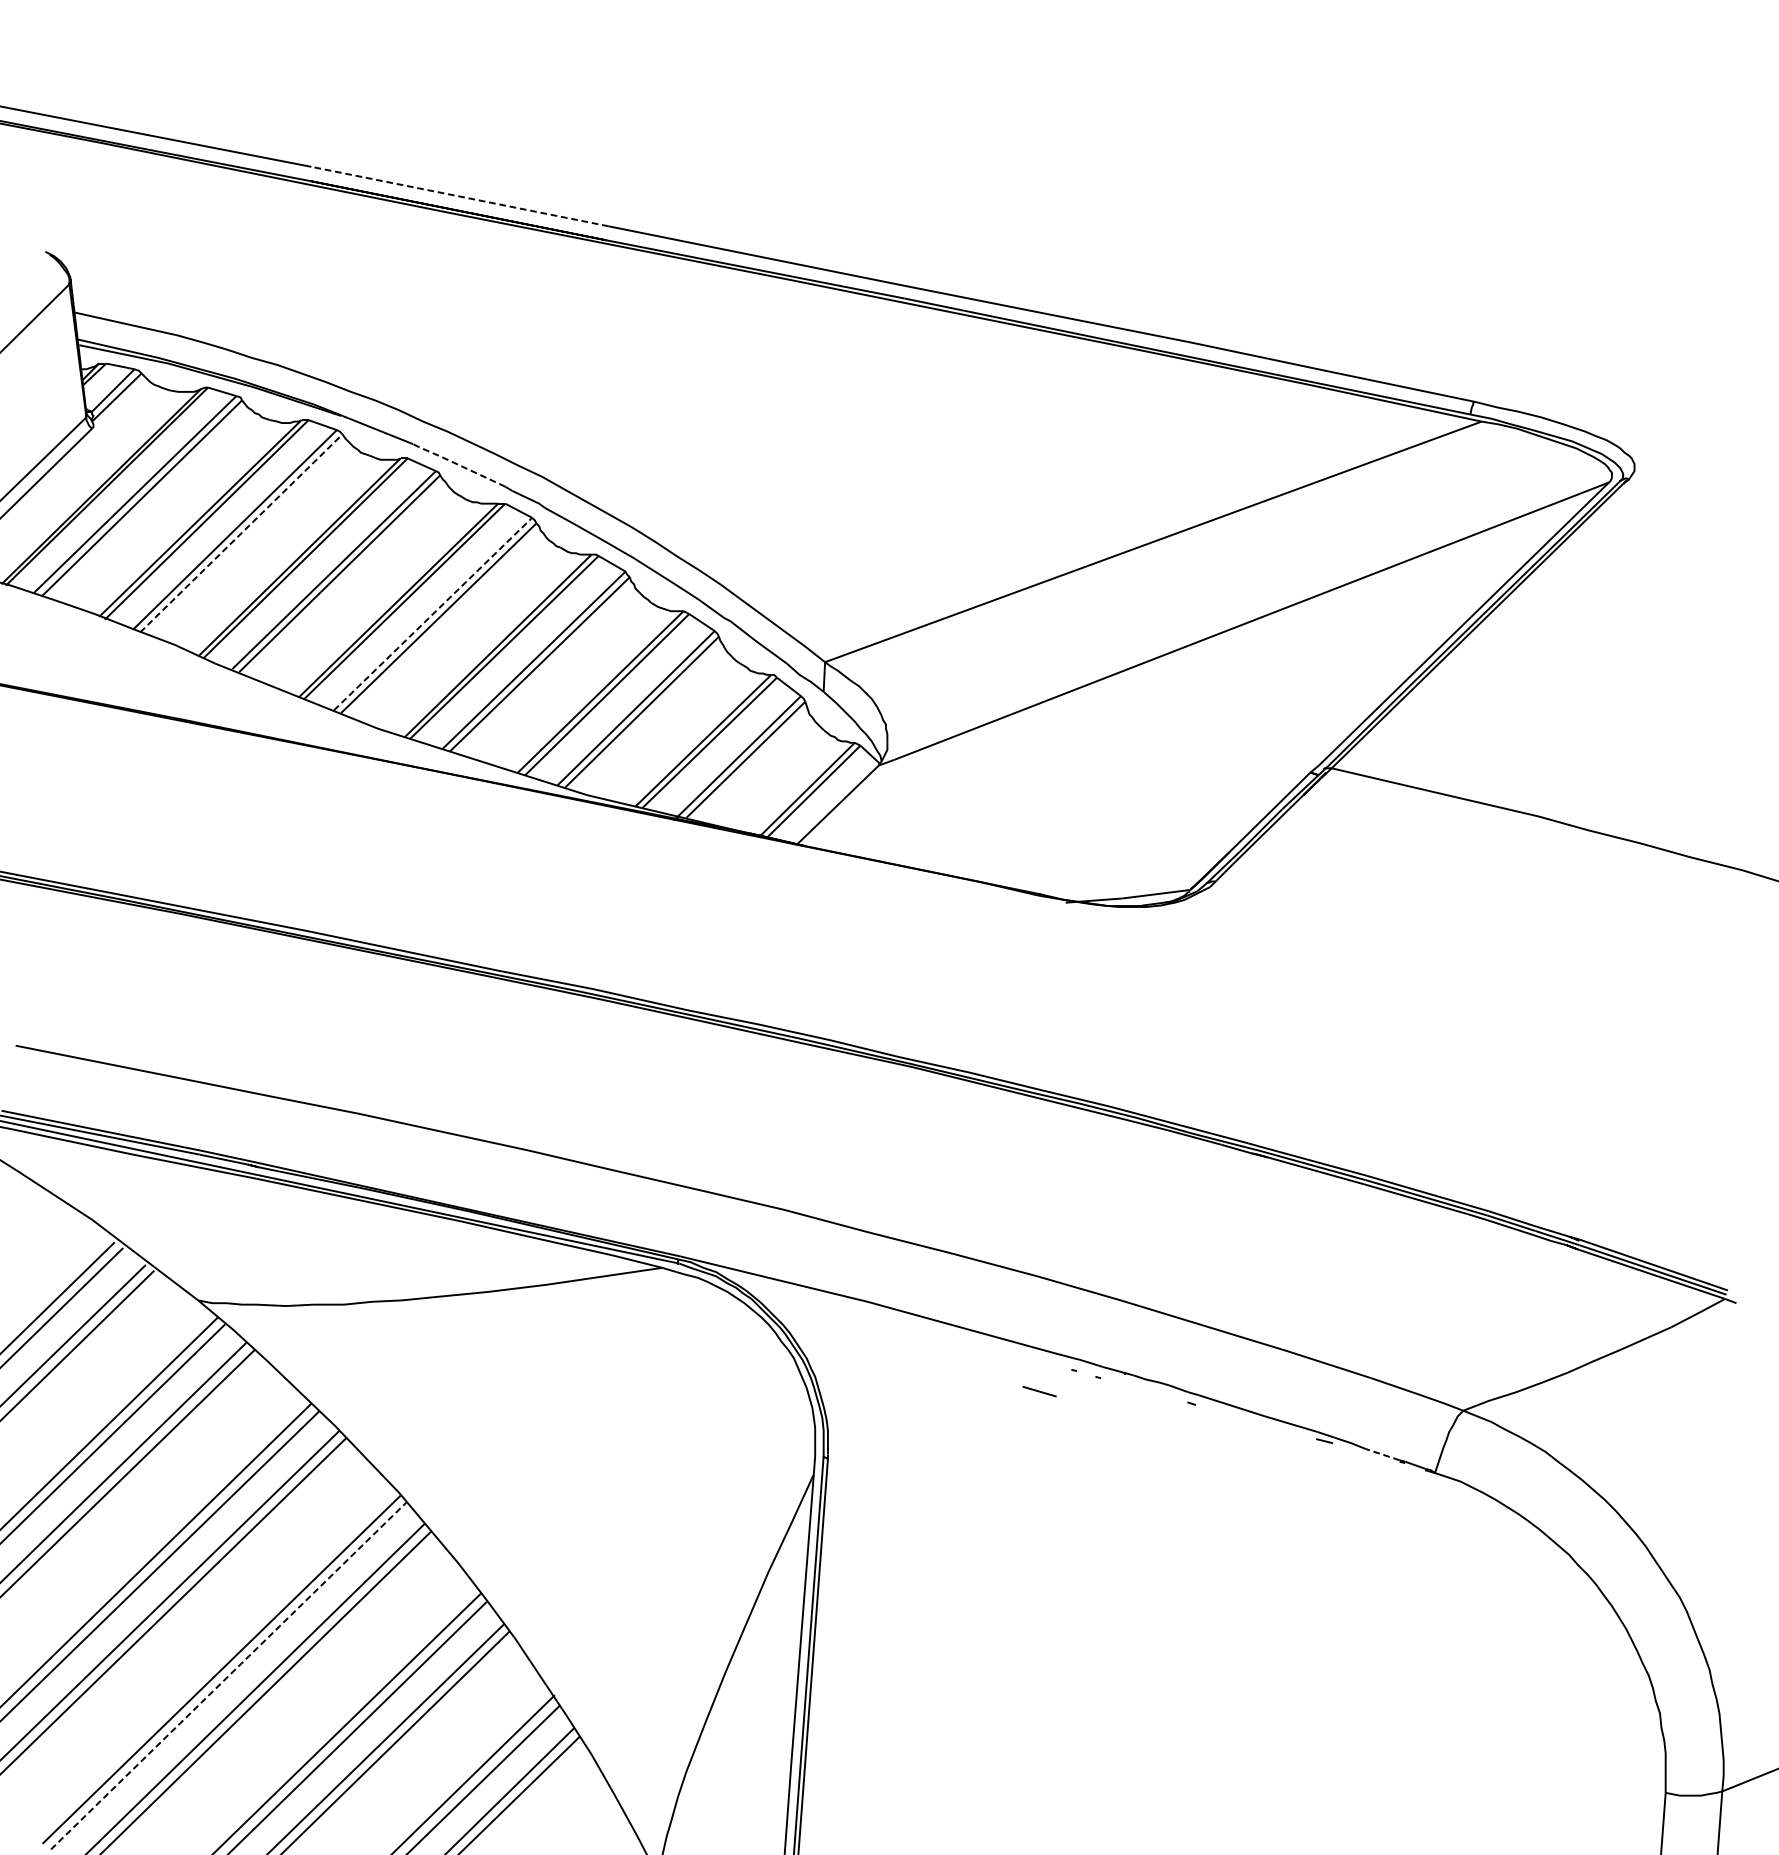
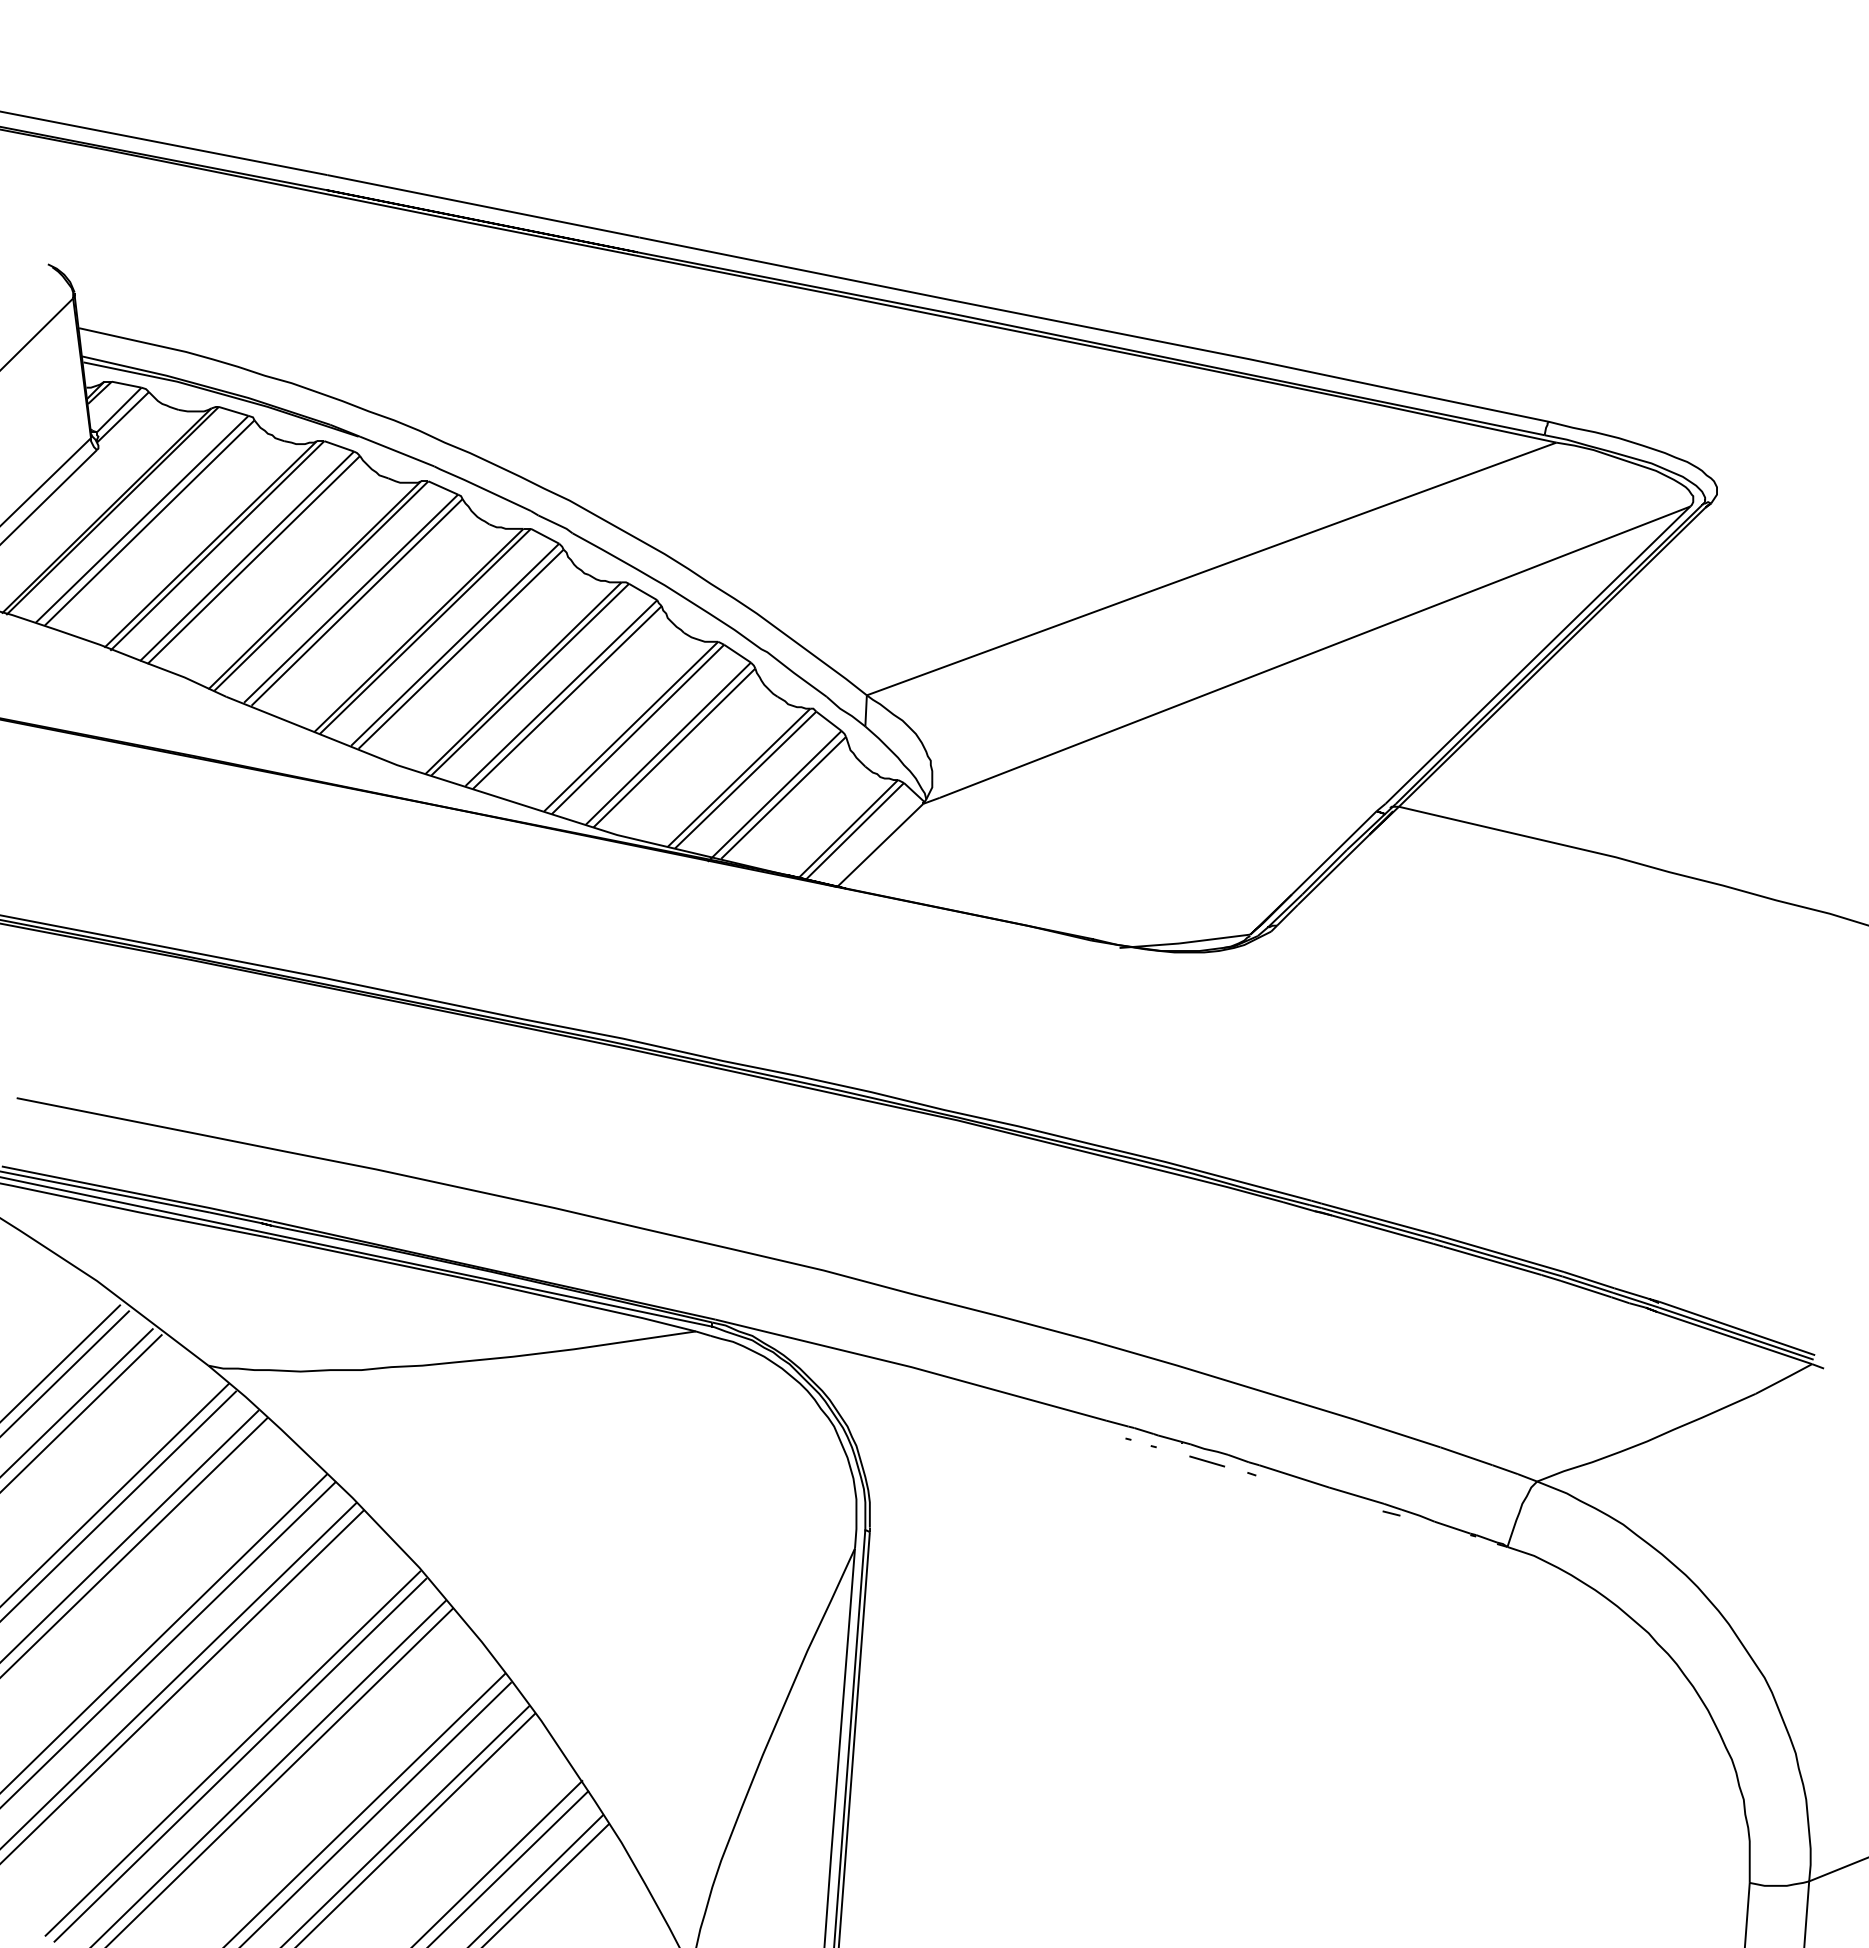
line: (459, 196) -> (482, 206), dashed -> solid
line: (458, 464) -> (481, 487), dashed -> solid
line: (241, 533) -> (253, 560), dashed -> solid
line: (433, 613) -> (455, 644), dashed -> solid
line: (1039, 1391) -> (1207, 1461), moved
line: (1382, 1454) -> (1452, 1527), dashed -> solid
line: (228, 1676) -> (240, 1760), dashed -> solid

